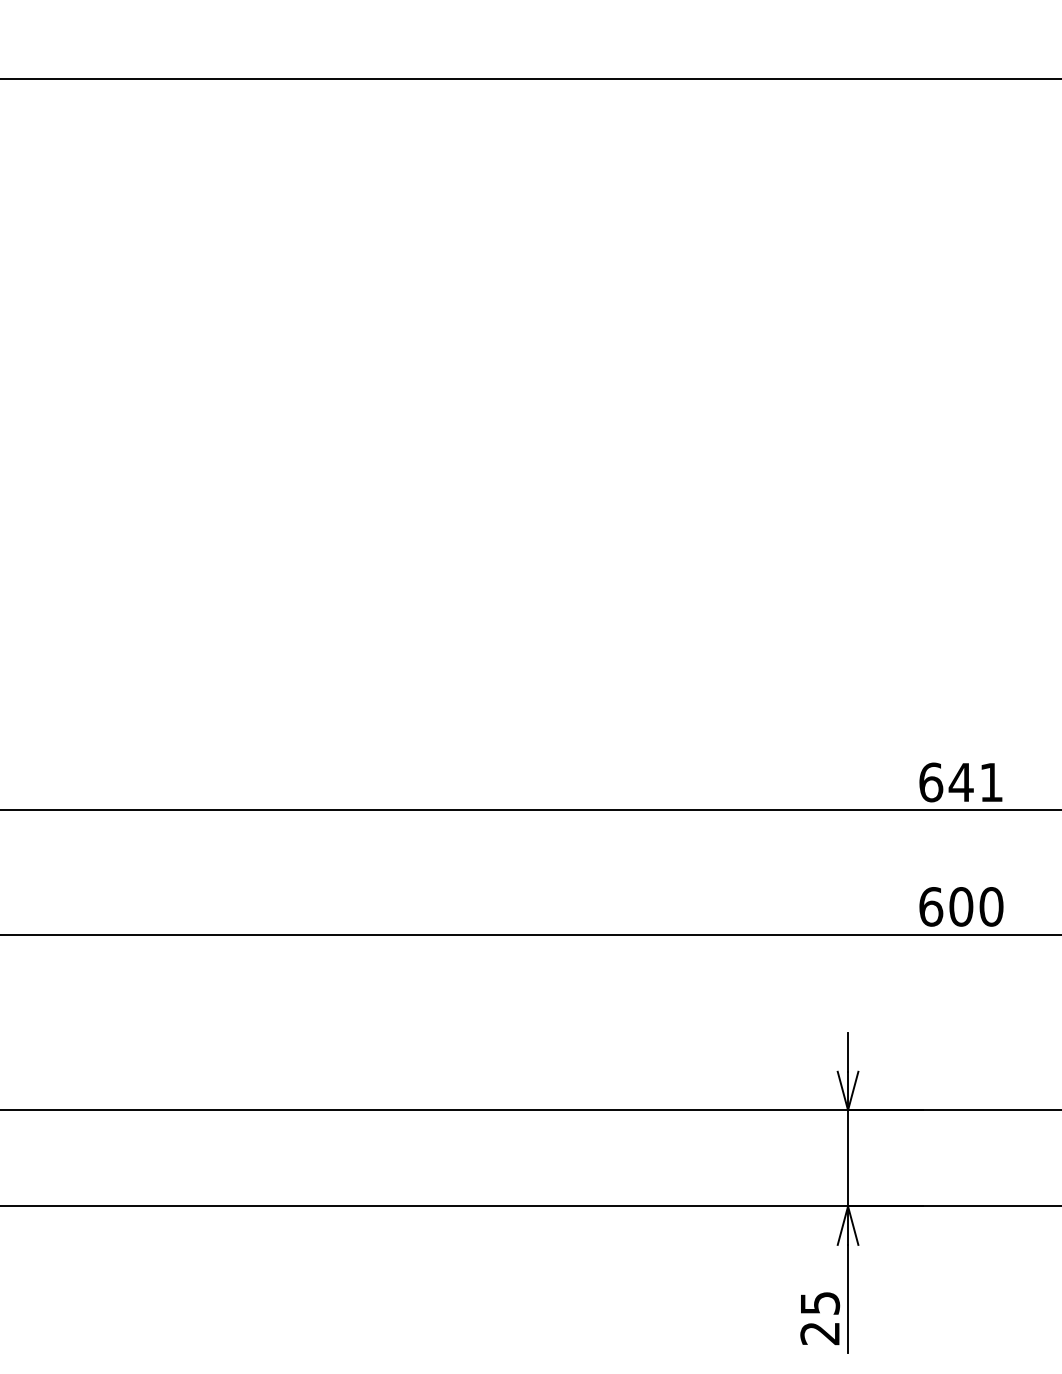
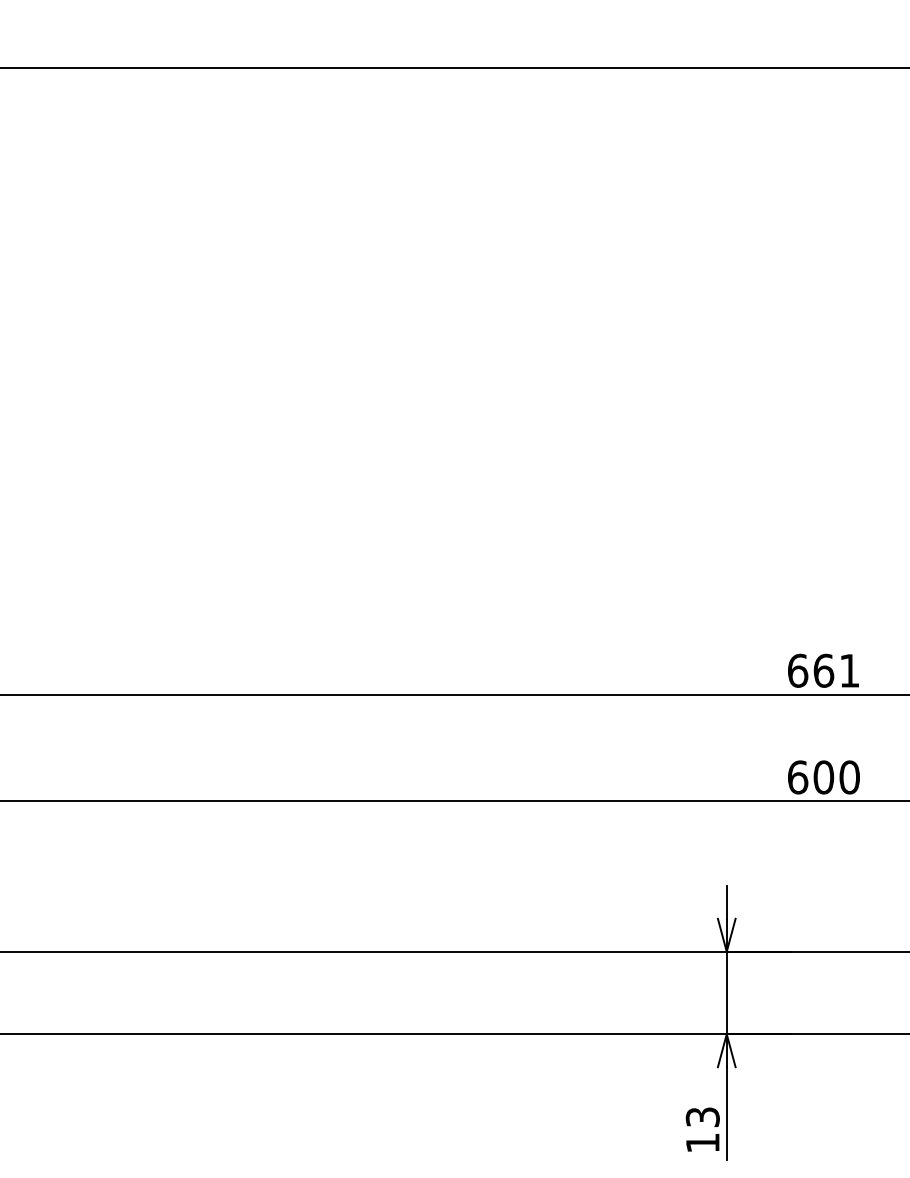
text: (960, 782) -> (823, 670), 641 -> 661
text: (819, 1317) -> (702, 1129), 25 -> 13

